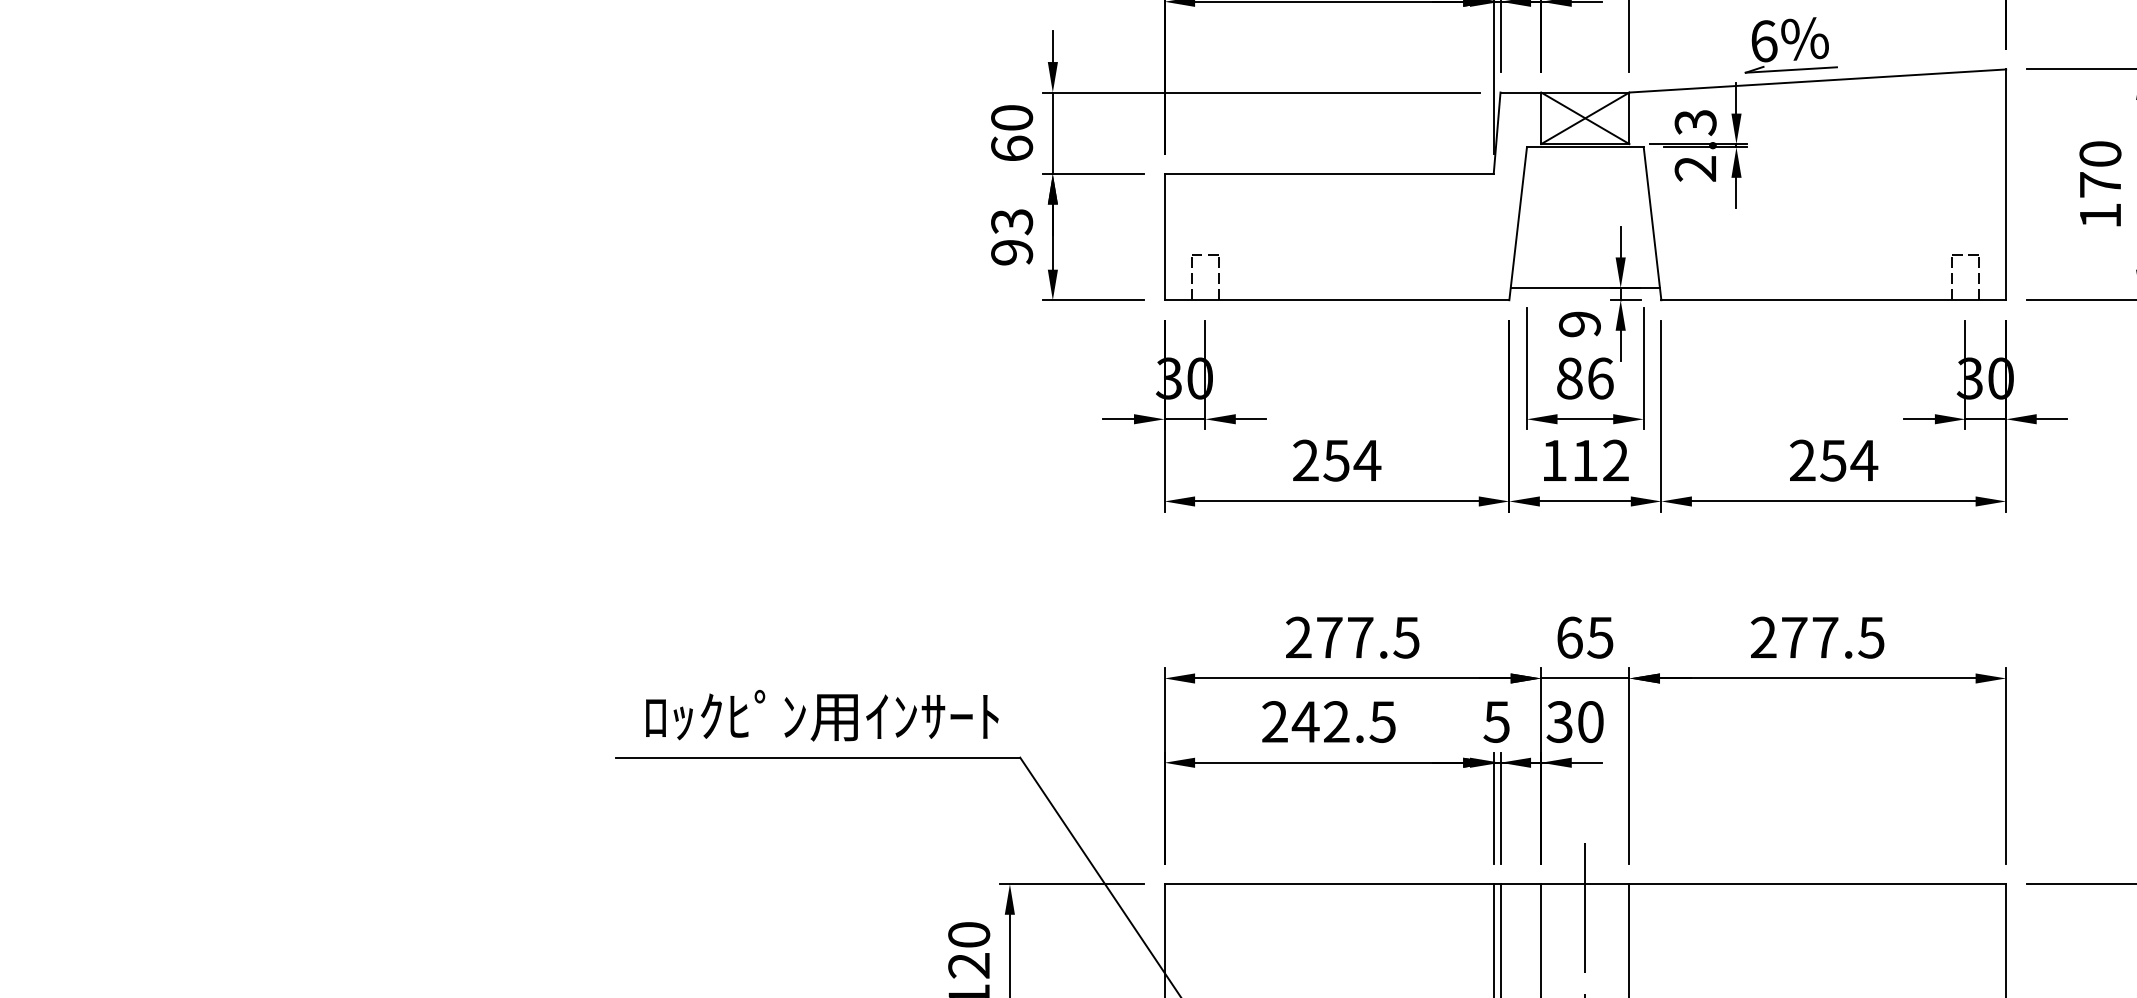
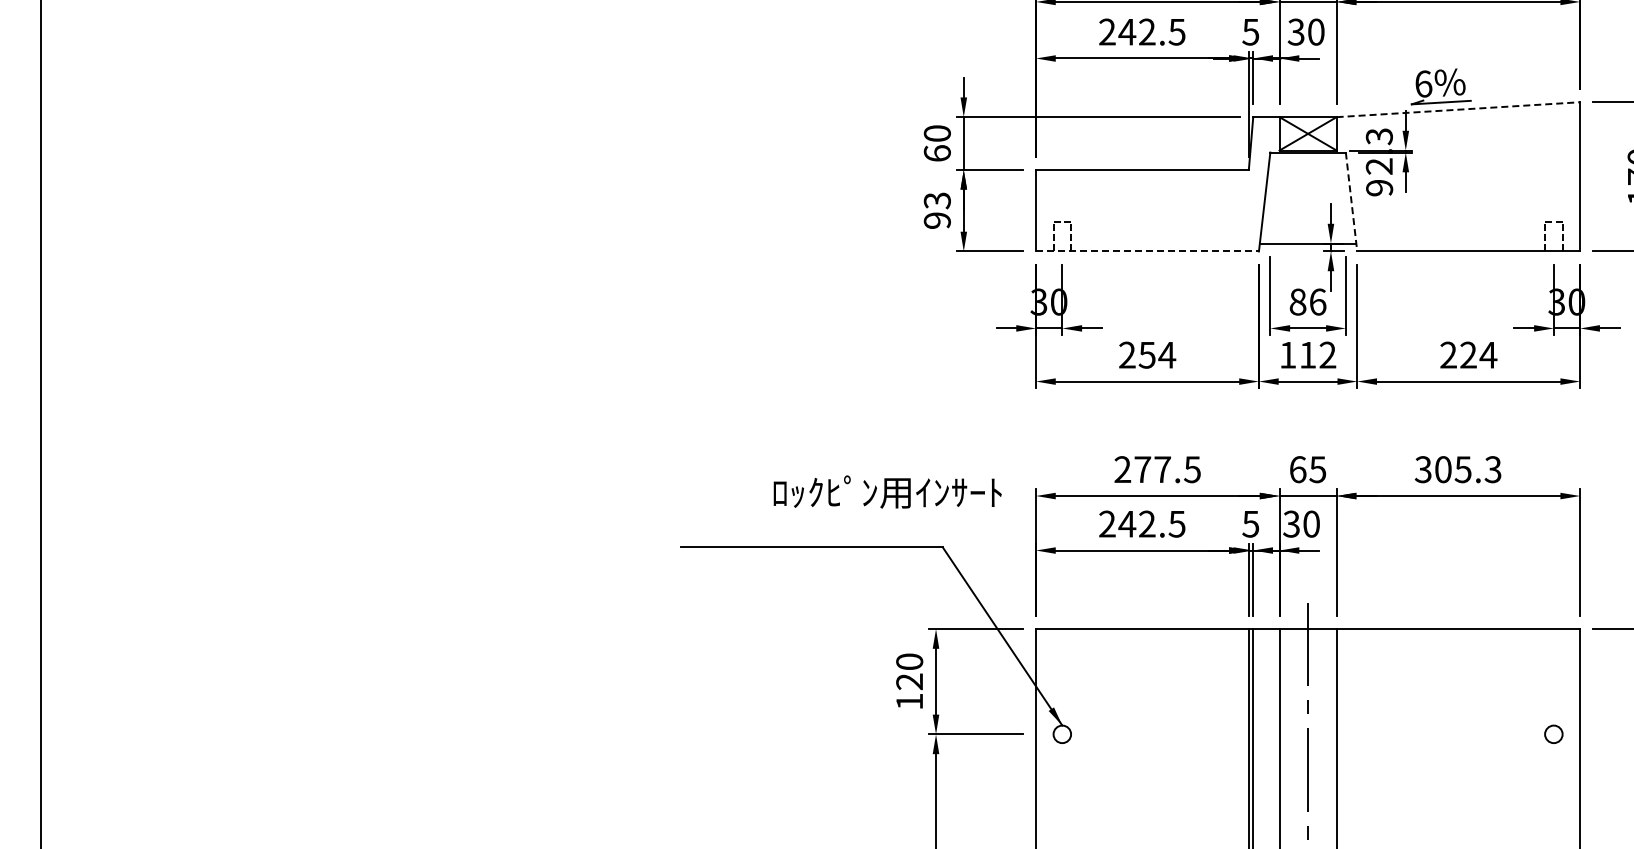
line: (1817, 80) -> (1458, 109), solid -> dashed
line: (1652, 224) -> (1351, 202), solid -> dashed
line: (1336, 300) -> (1147, 251), solid -> dashed
text: (1579, 325) -> (1379, 188), moved
text: (1833, 459) -> (1468, 354), 254 -> 224
text: (1816, 637) -> (1457, 469), 277.5 -> 305.3
text: (821, 714) -> (887, 491), moved

